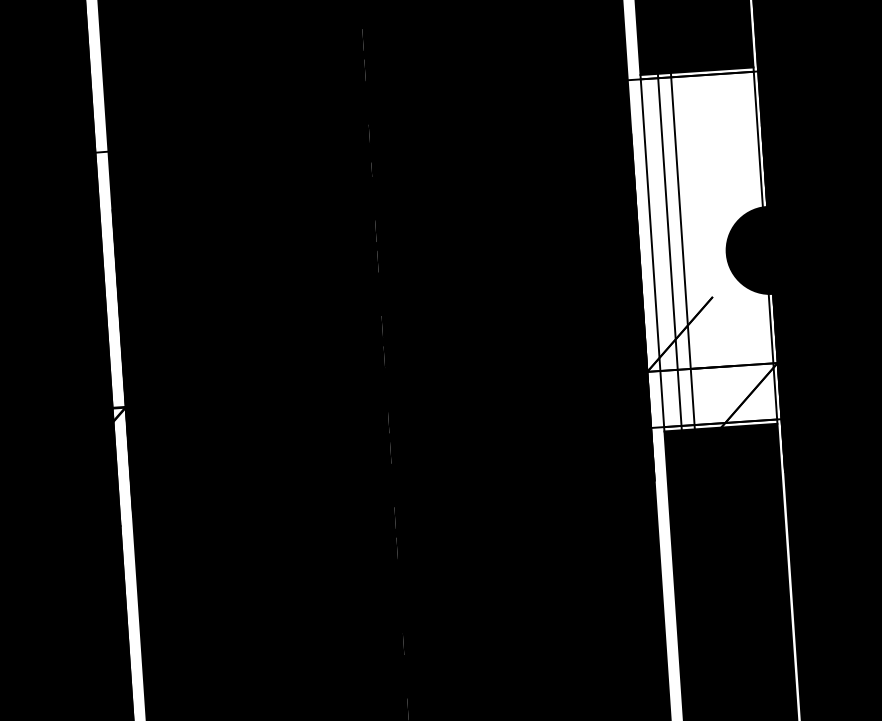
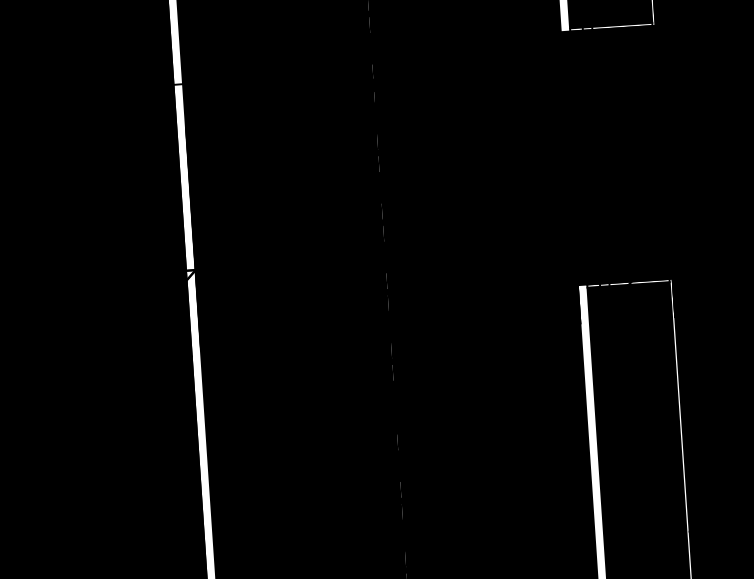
fill: (704, 249) -> (616, 155), added

